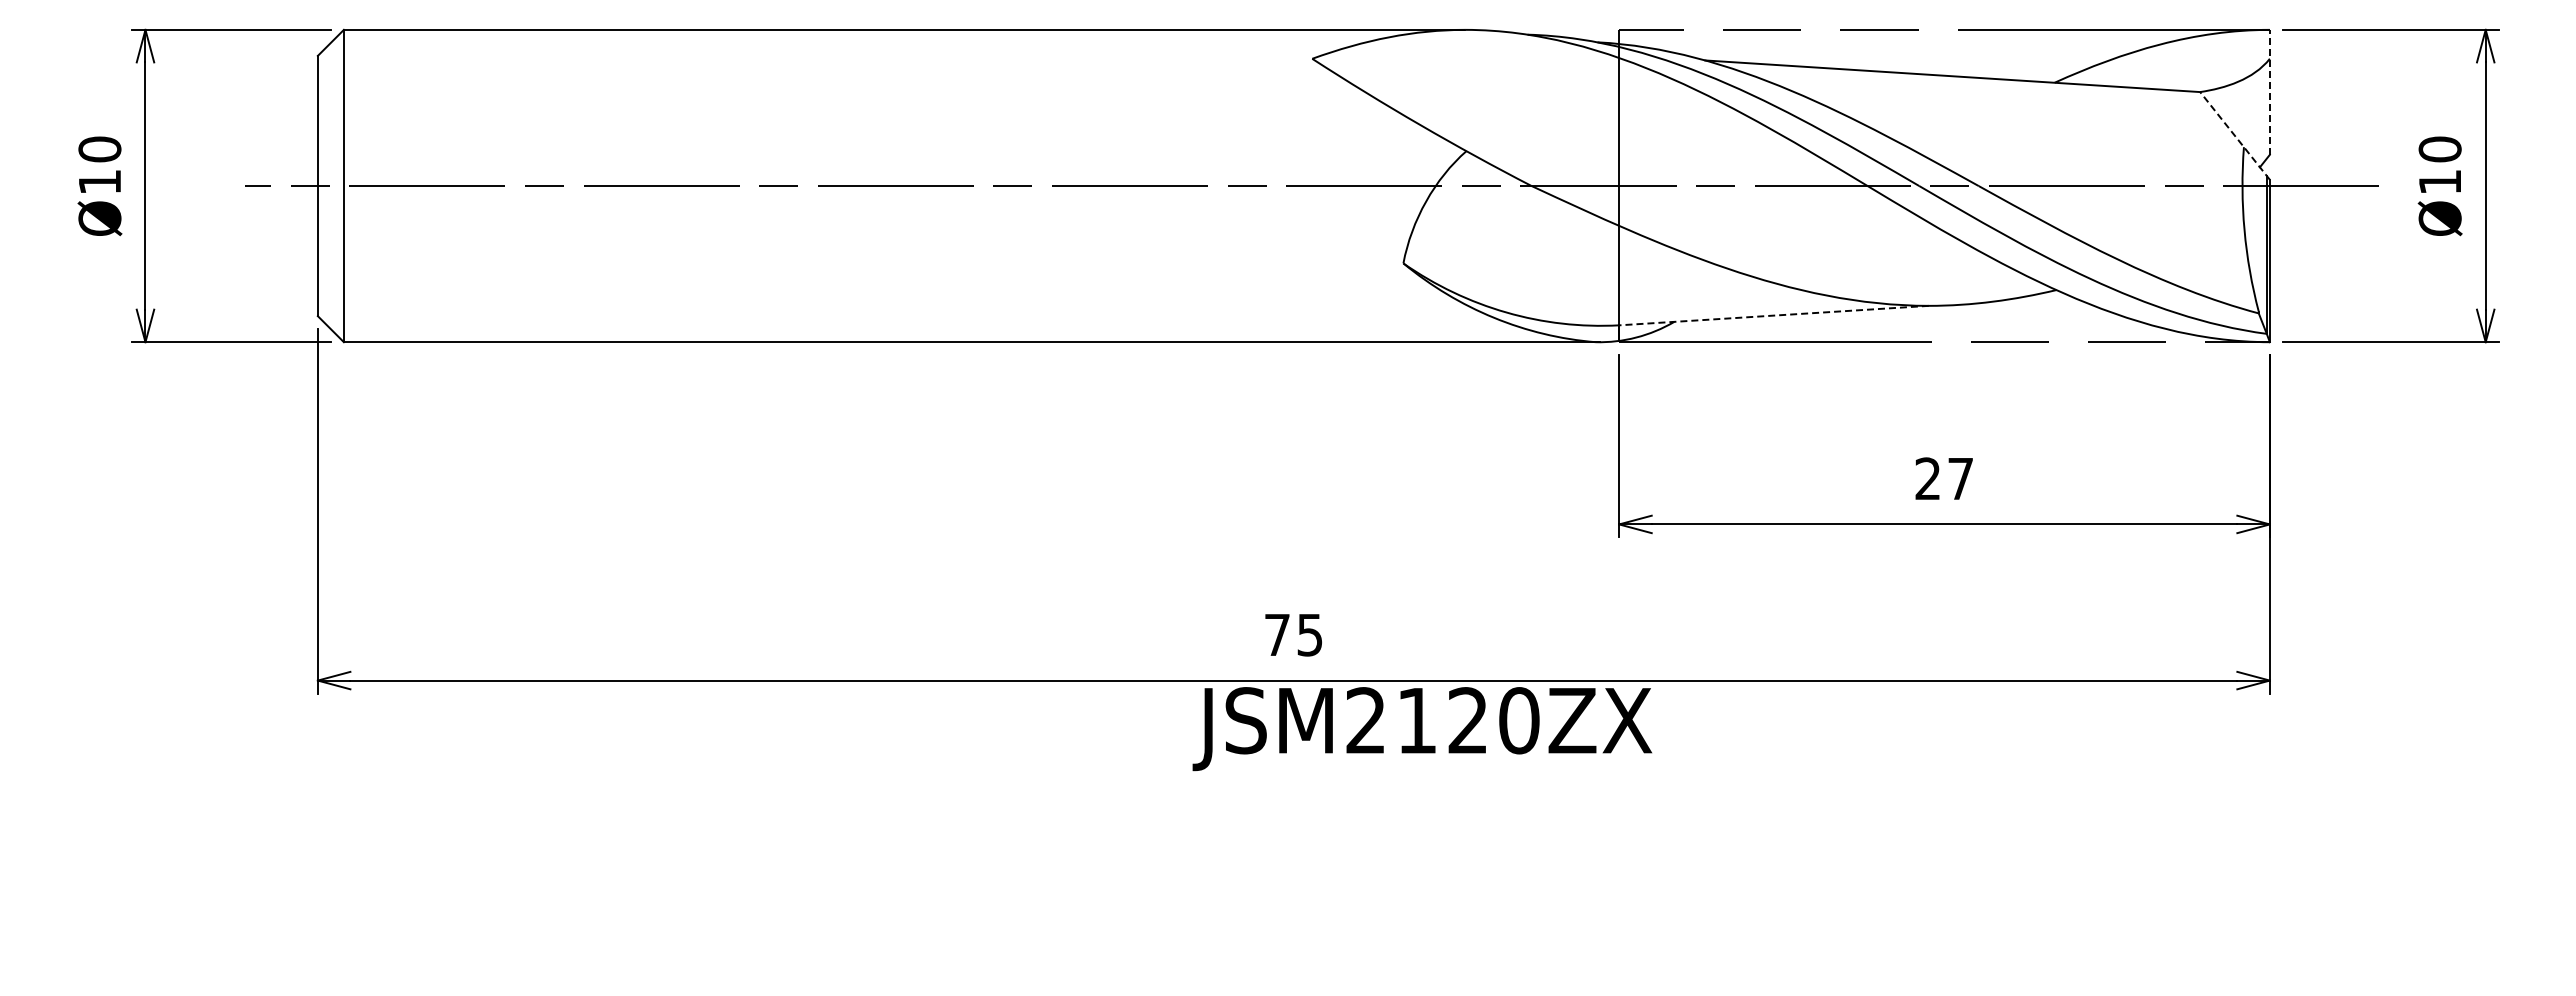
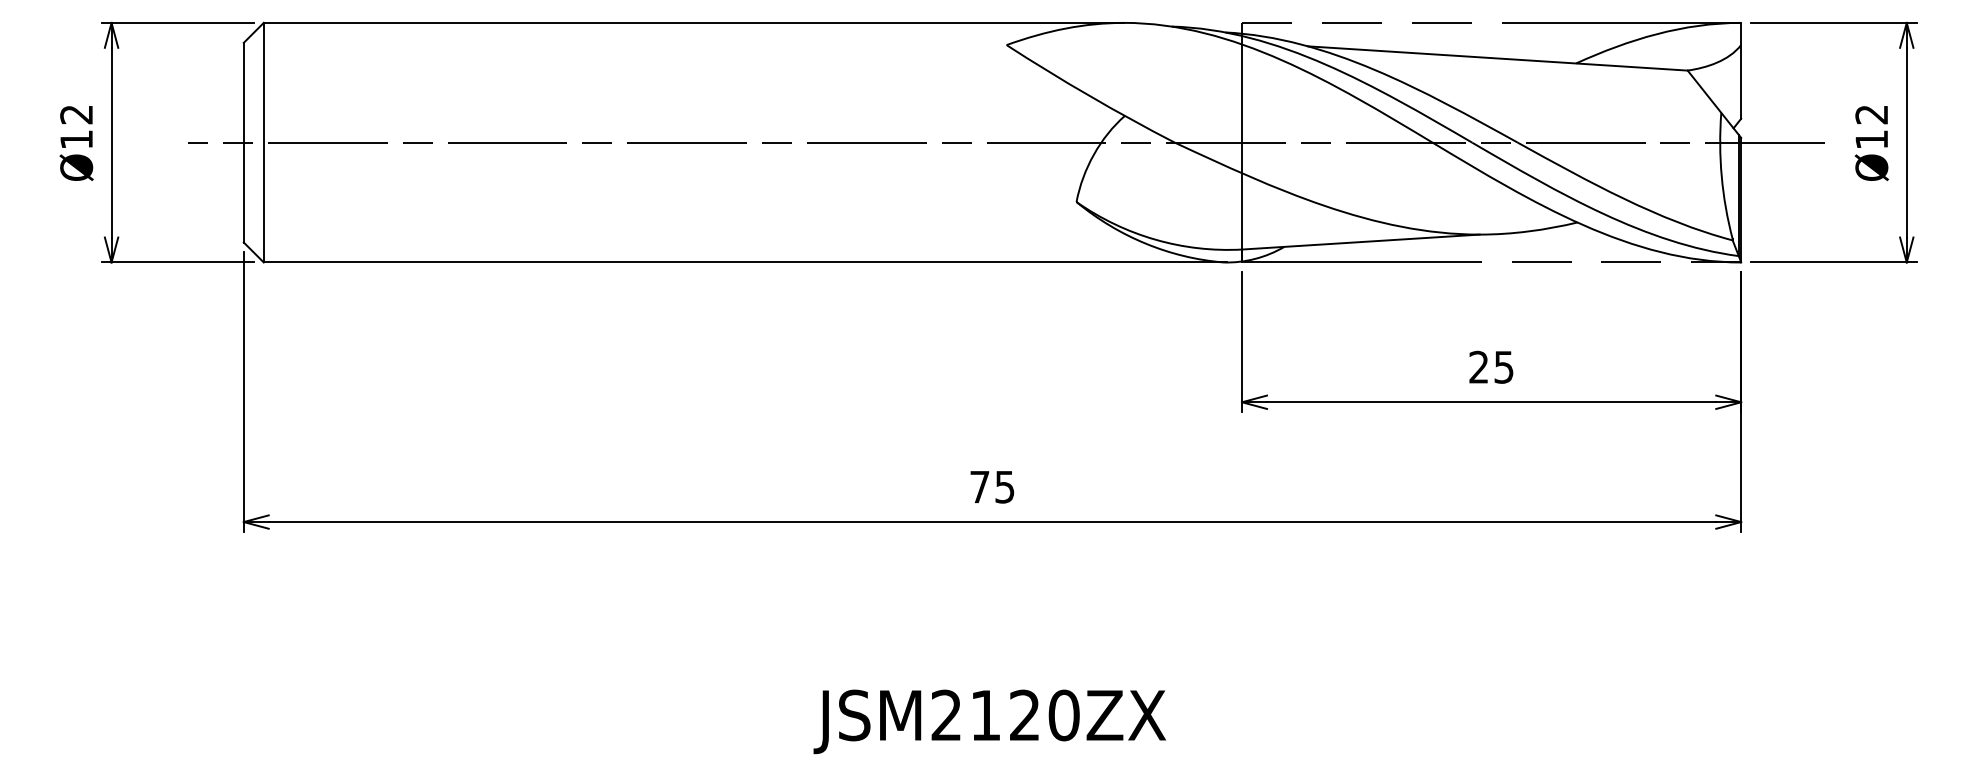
line: (2269, 91) -> (1740, 70), dashed -> solid
line: (2234, 135) -> (1714, 103), dashed -> solid
text: (99, 149) -> (76, 114), Ø10 -> Ø12
text: (2439, 149) -> (1871, 114), Ø10 -> Ø12
line: (1773, 315) -> (1360, 242), dashed -> solid
text: (1960, 479) -> (1503, 367), 27 -> 25
text: (1421, 729) -> (989, 722), moved

